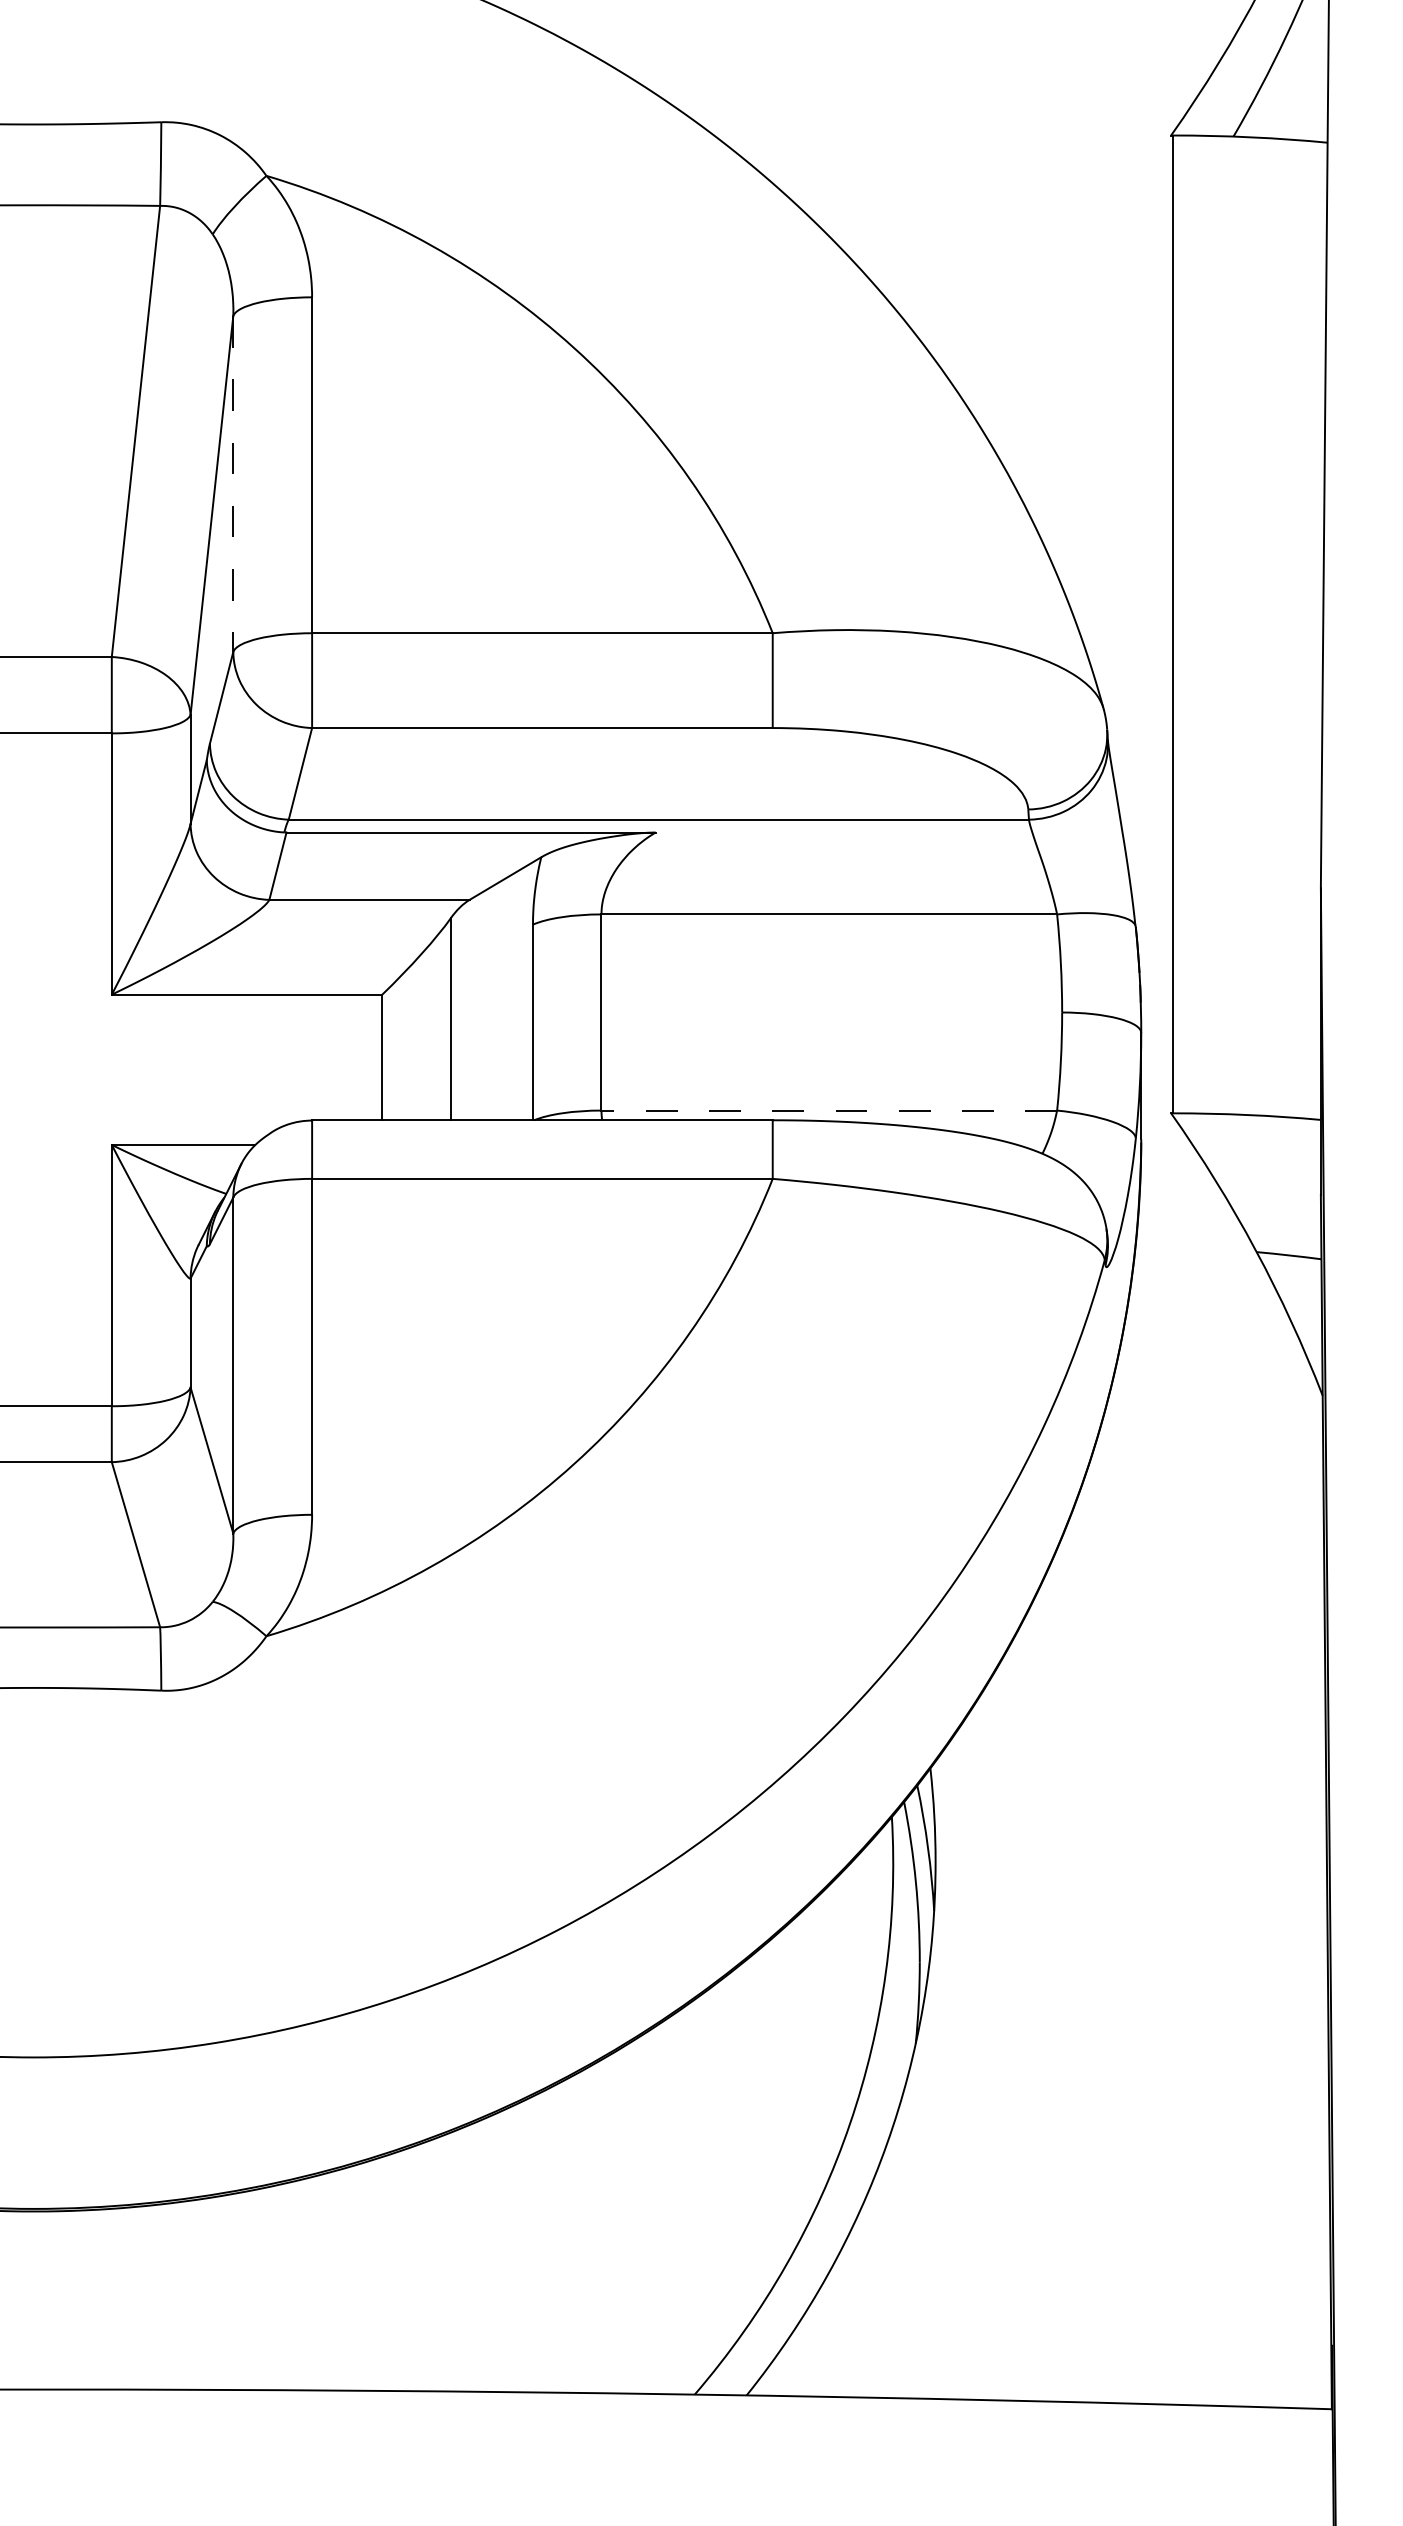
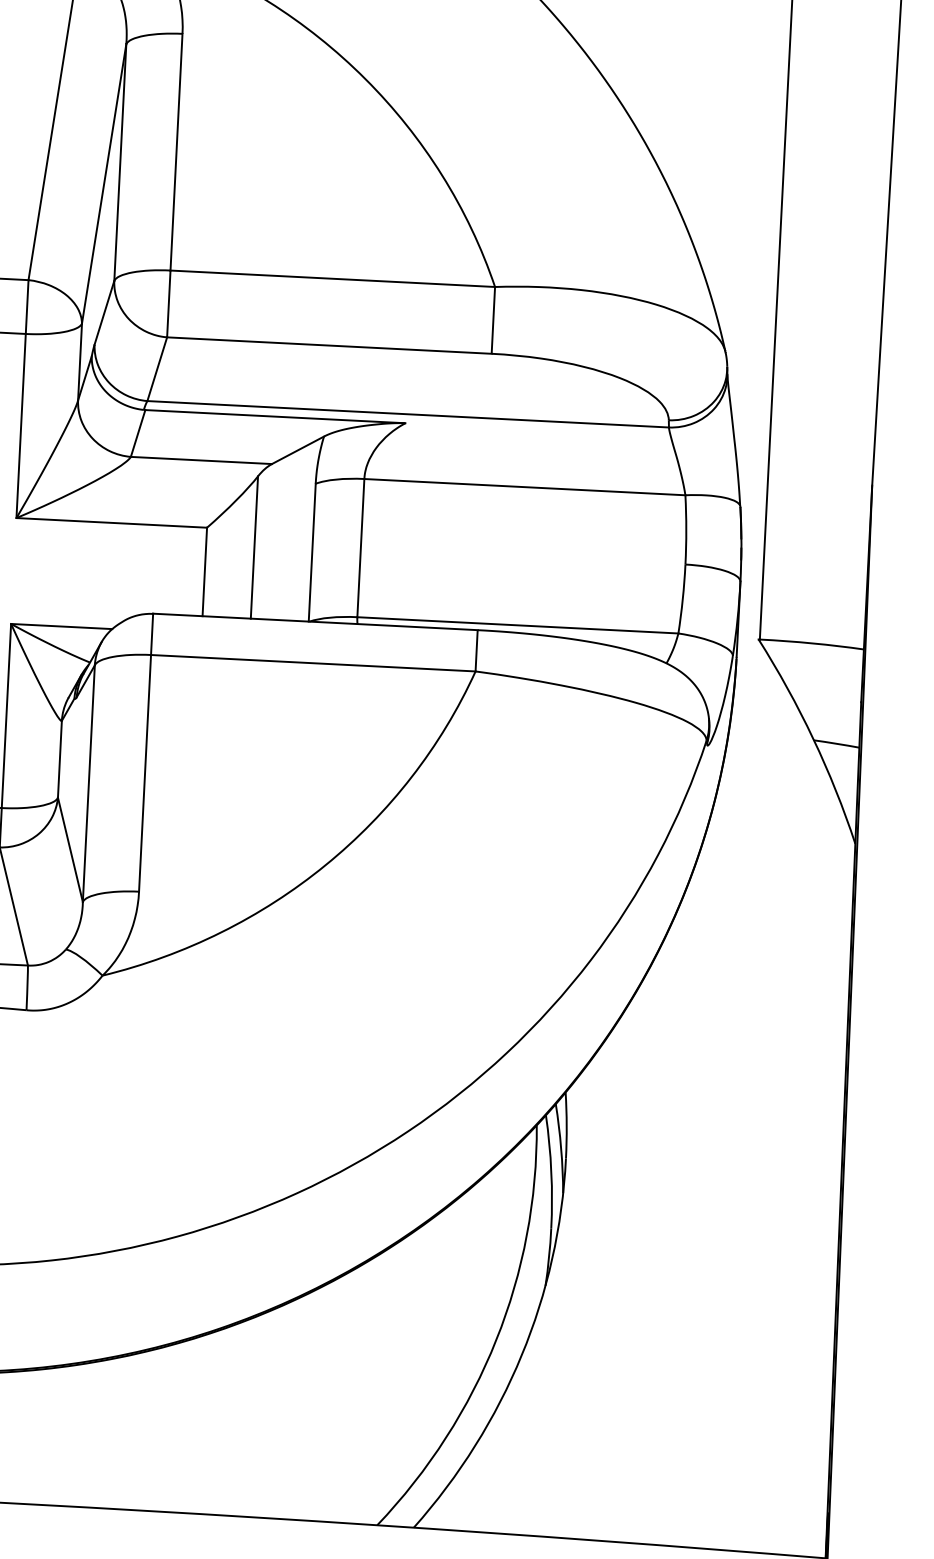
line: (233, 483) -> (120, 162), dashed -> solid
line: (829, 1110) -> (518, 625), dashed -> solid

